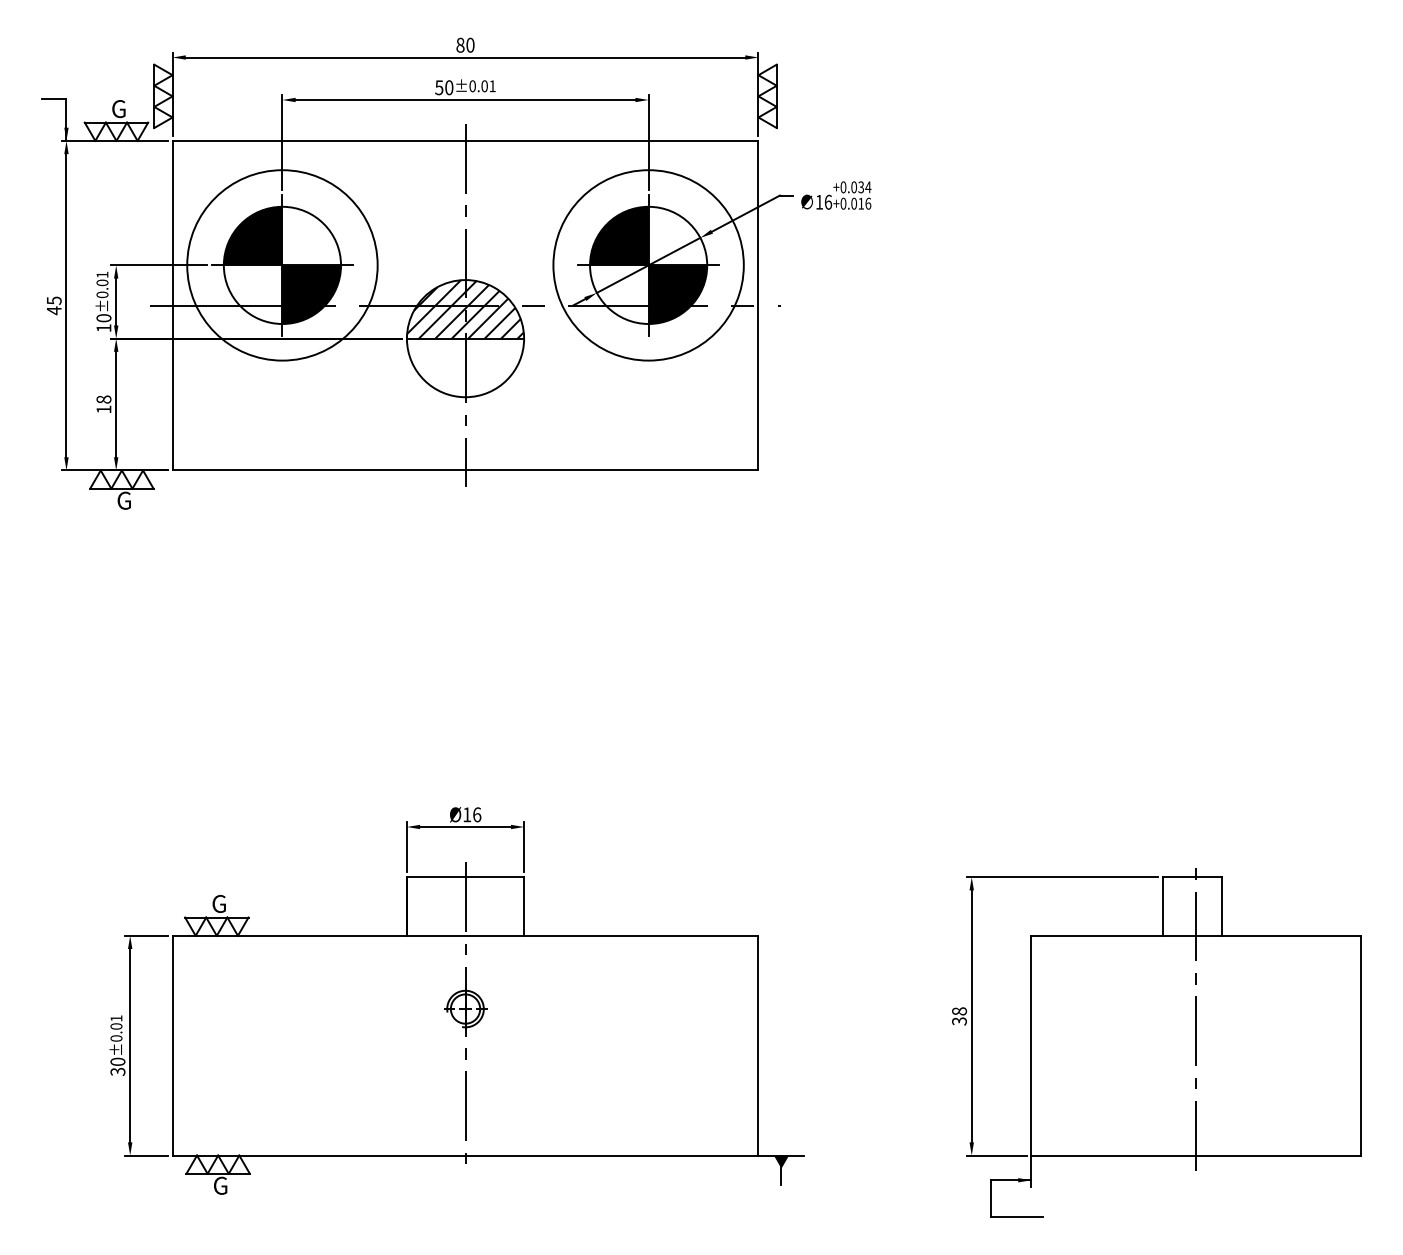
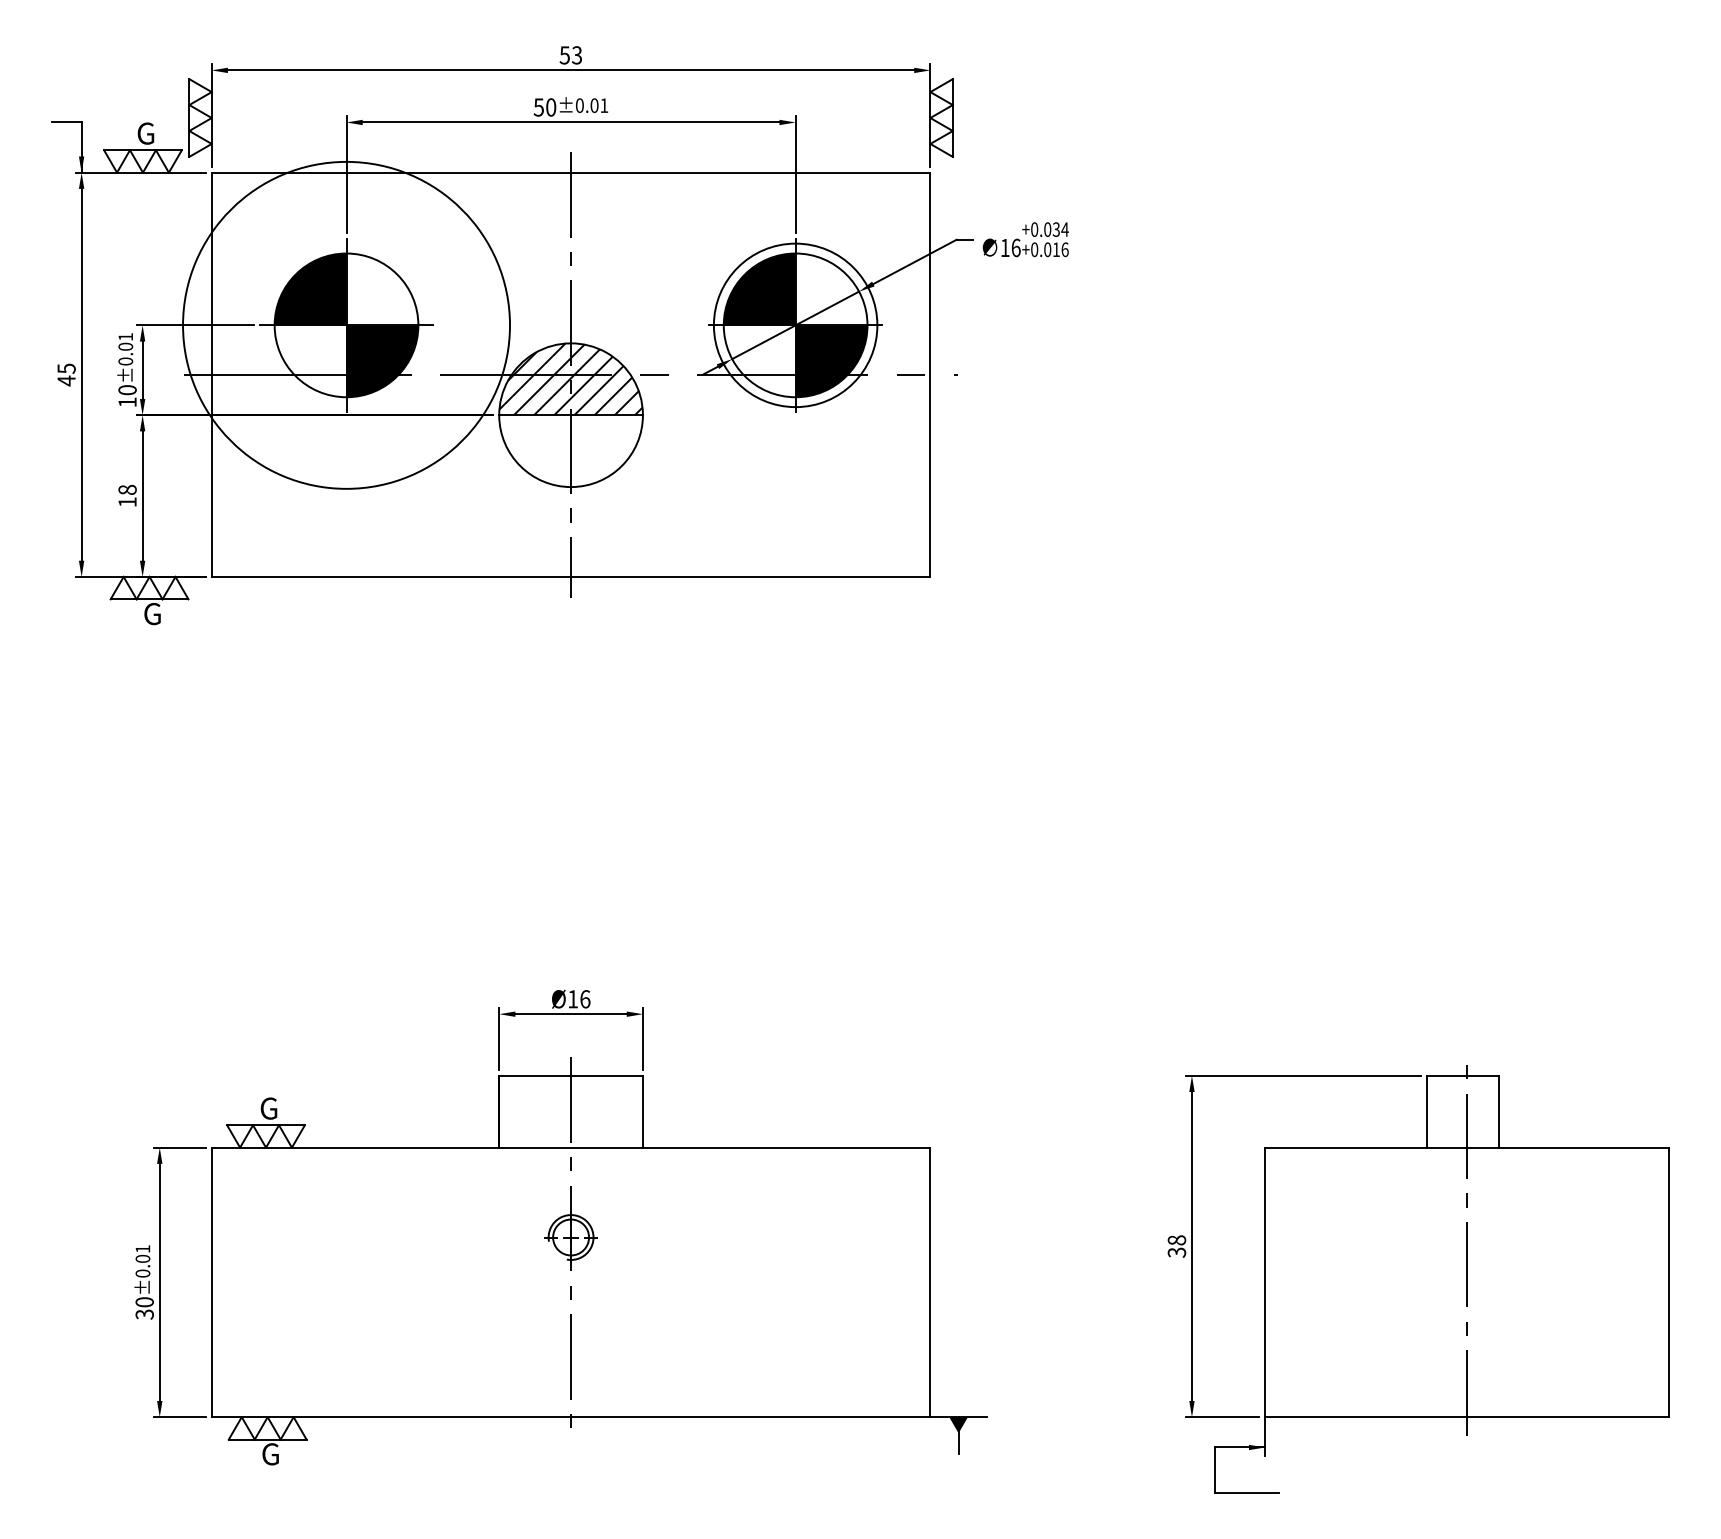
text: (465, 45) -> (570, 55), 80 -> 53
circle: (282, 265) -> (346, 325), size x1.4
circle: (648, 265) -> (795, 325), size x0.7

